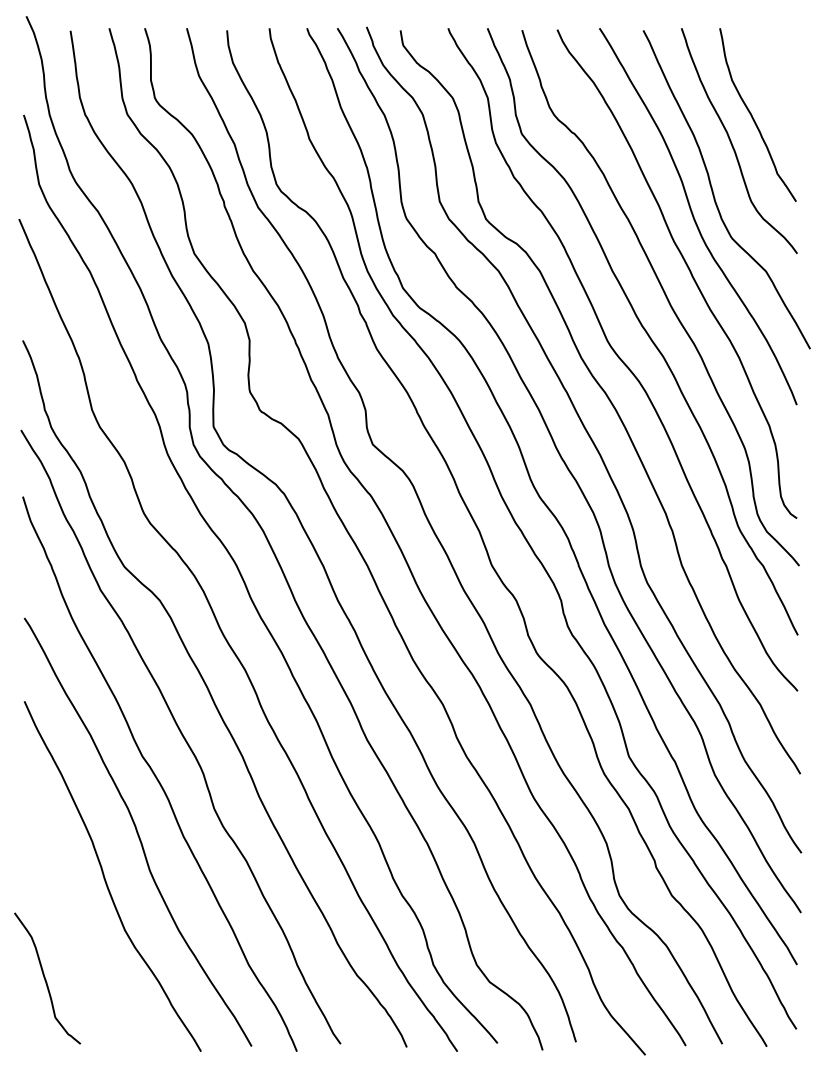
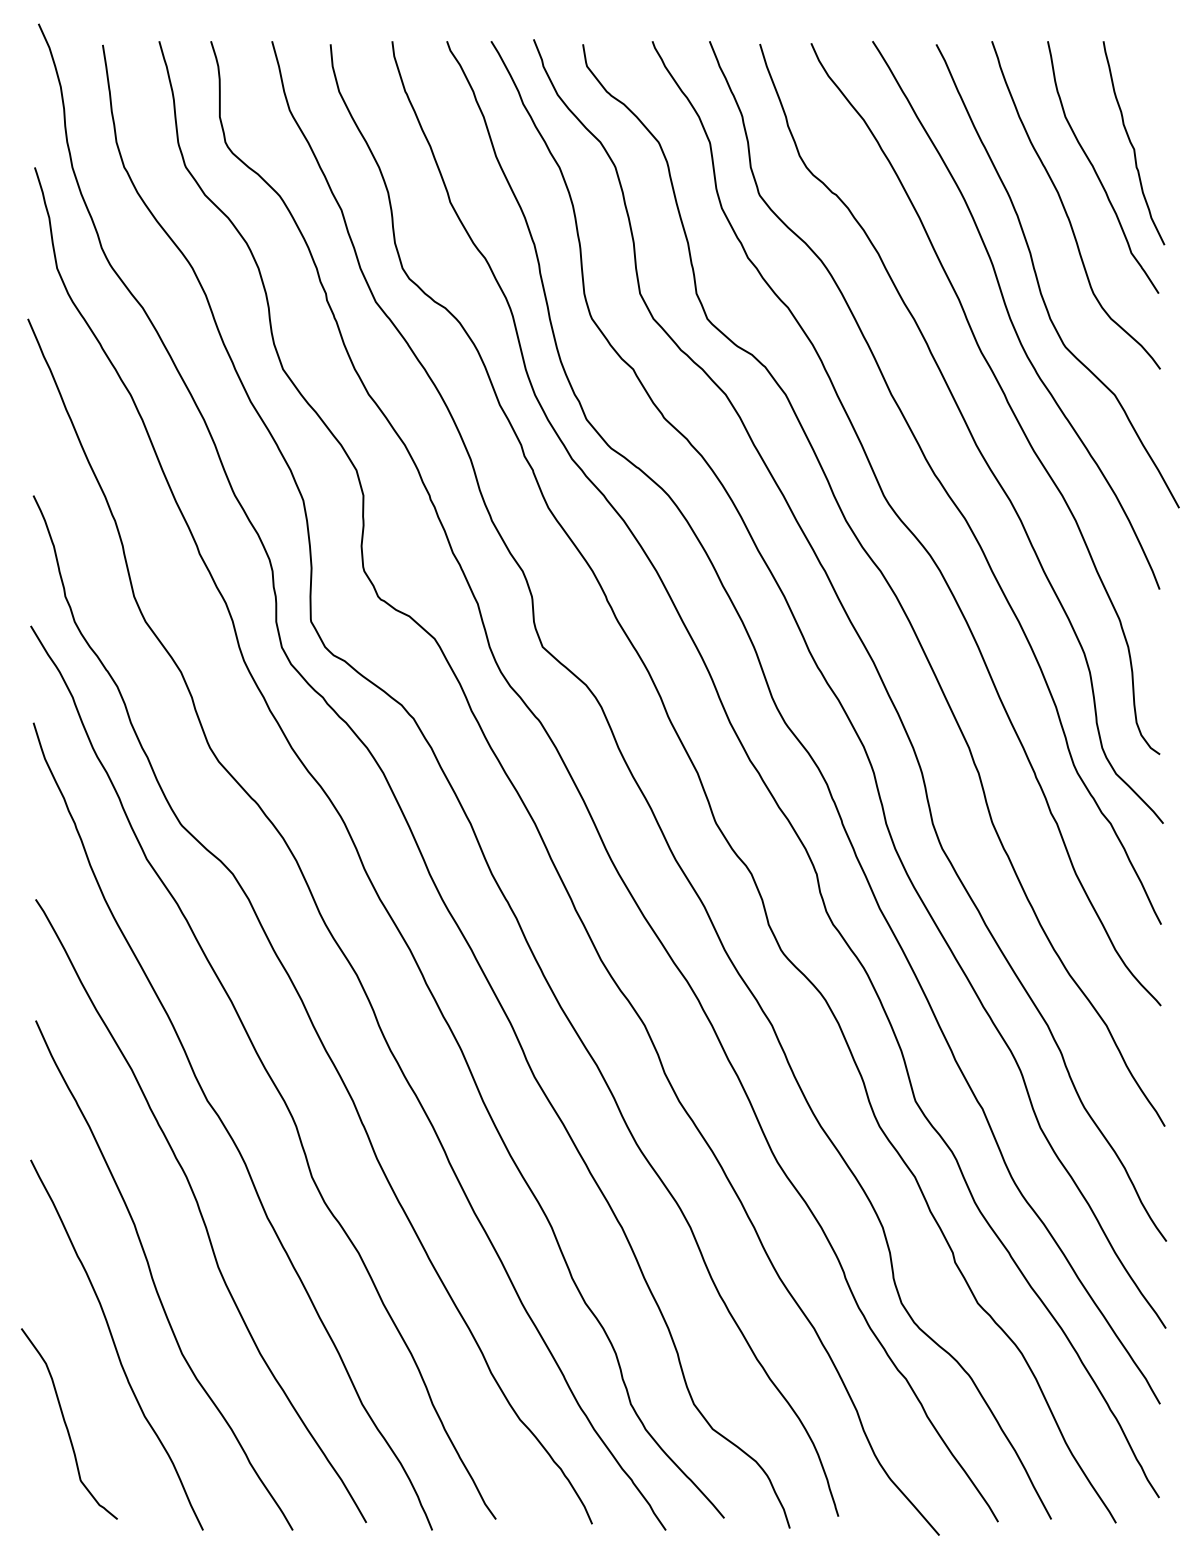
curve: (778, 98) -> (1132, 143), added
curve: (79, 923) -> (115, 1343), added

